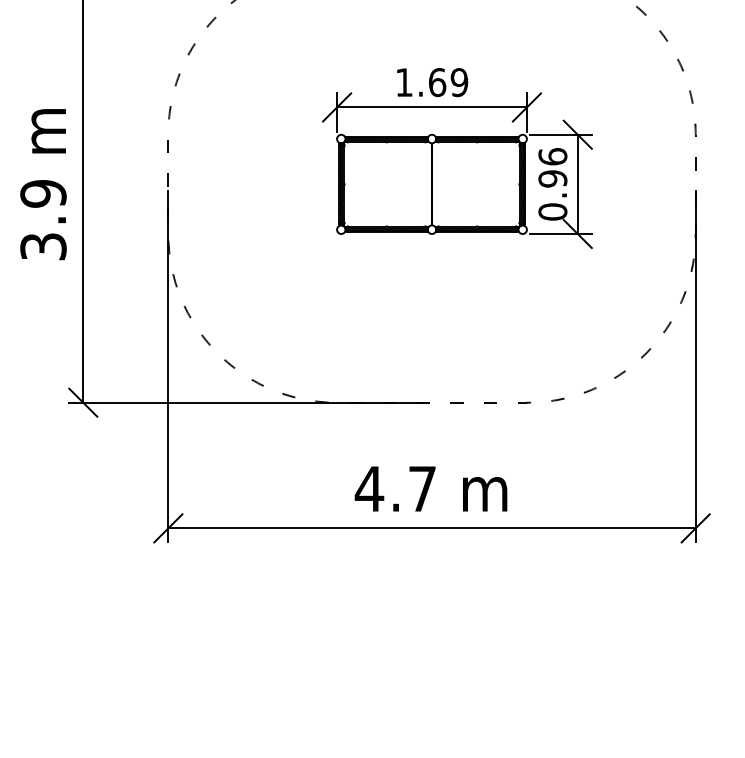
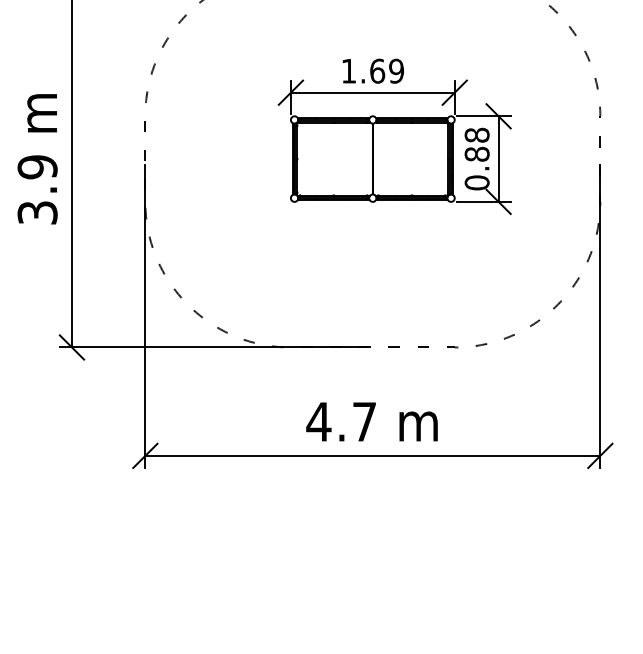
text: (552, 167) -> (476, 144), 0.96 -> 0.88

